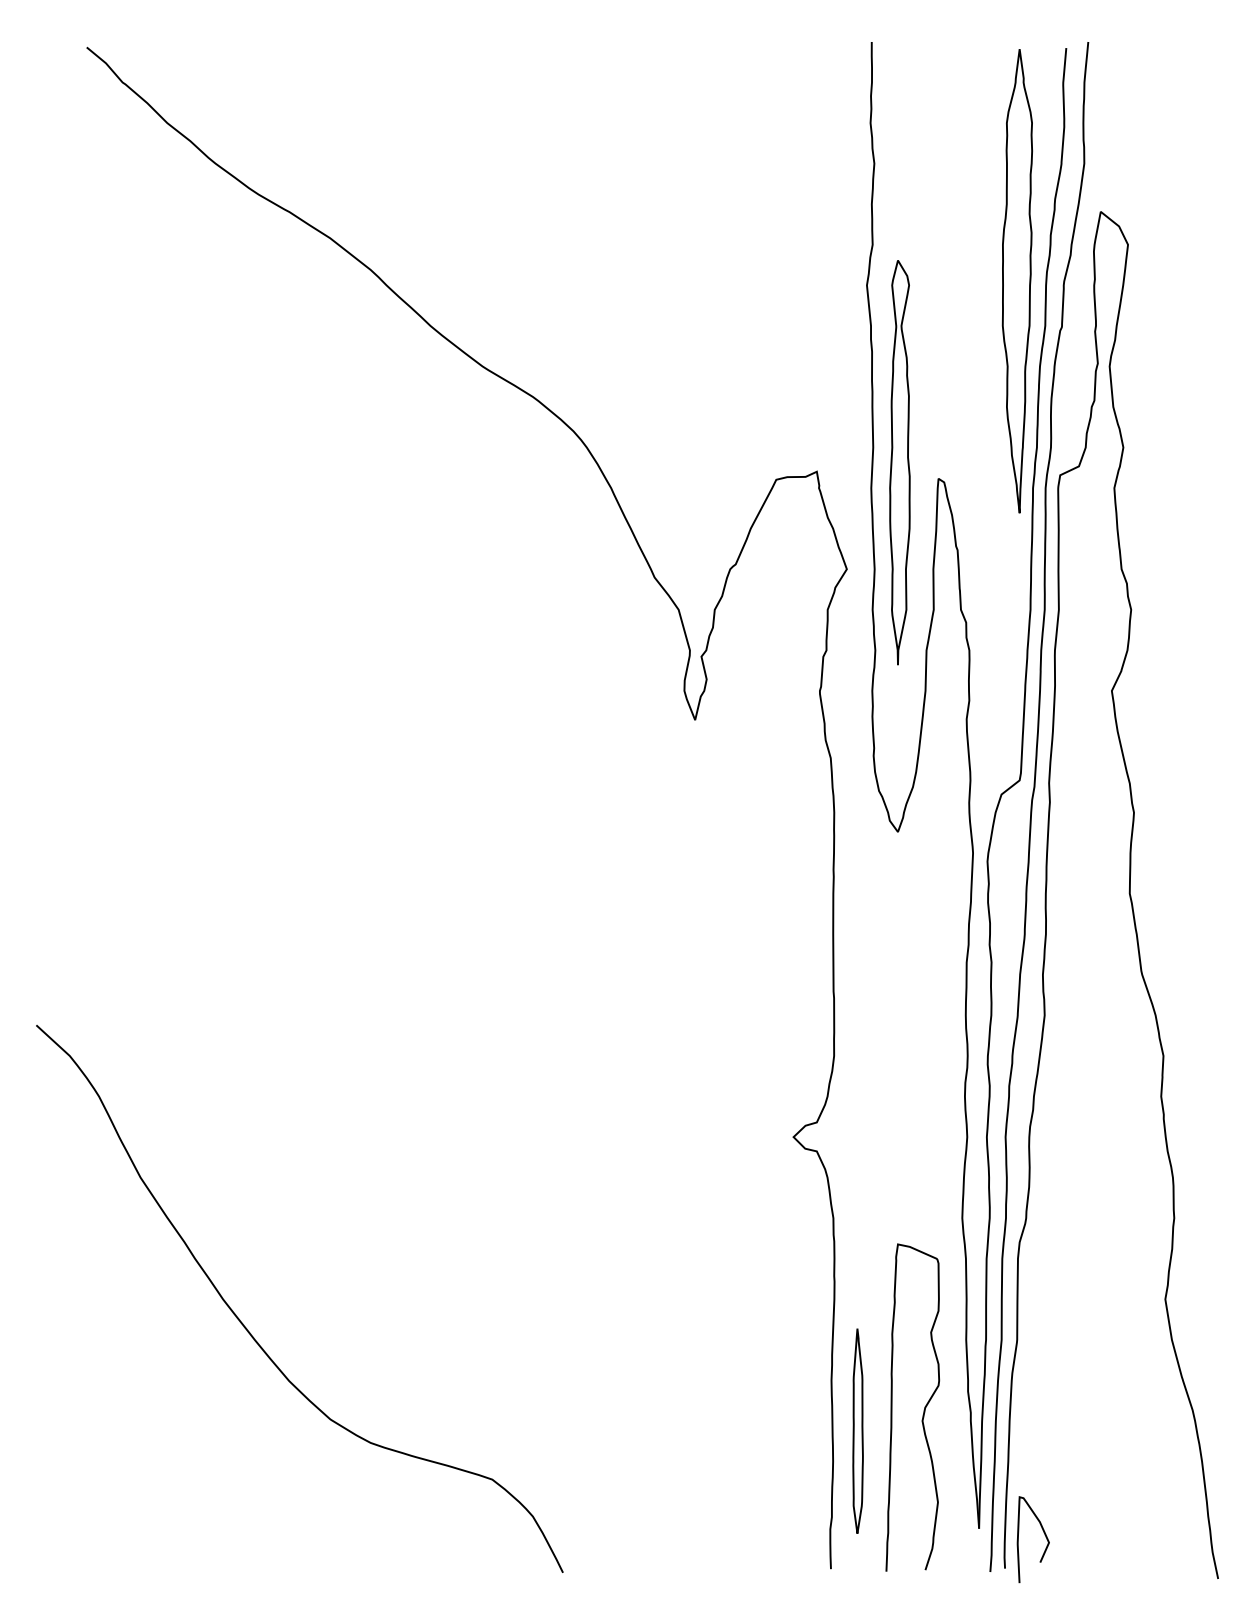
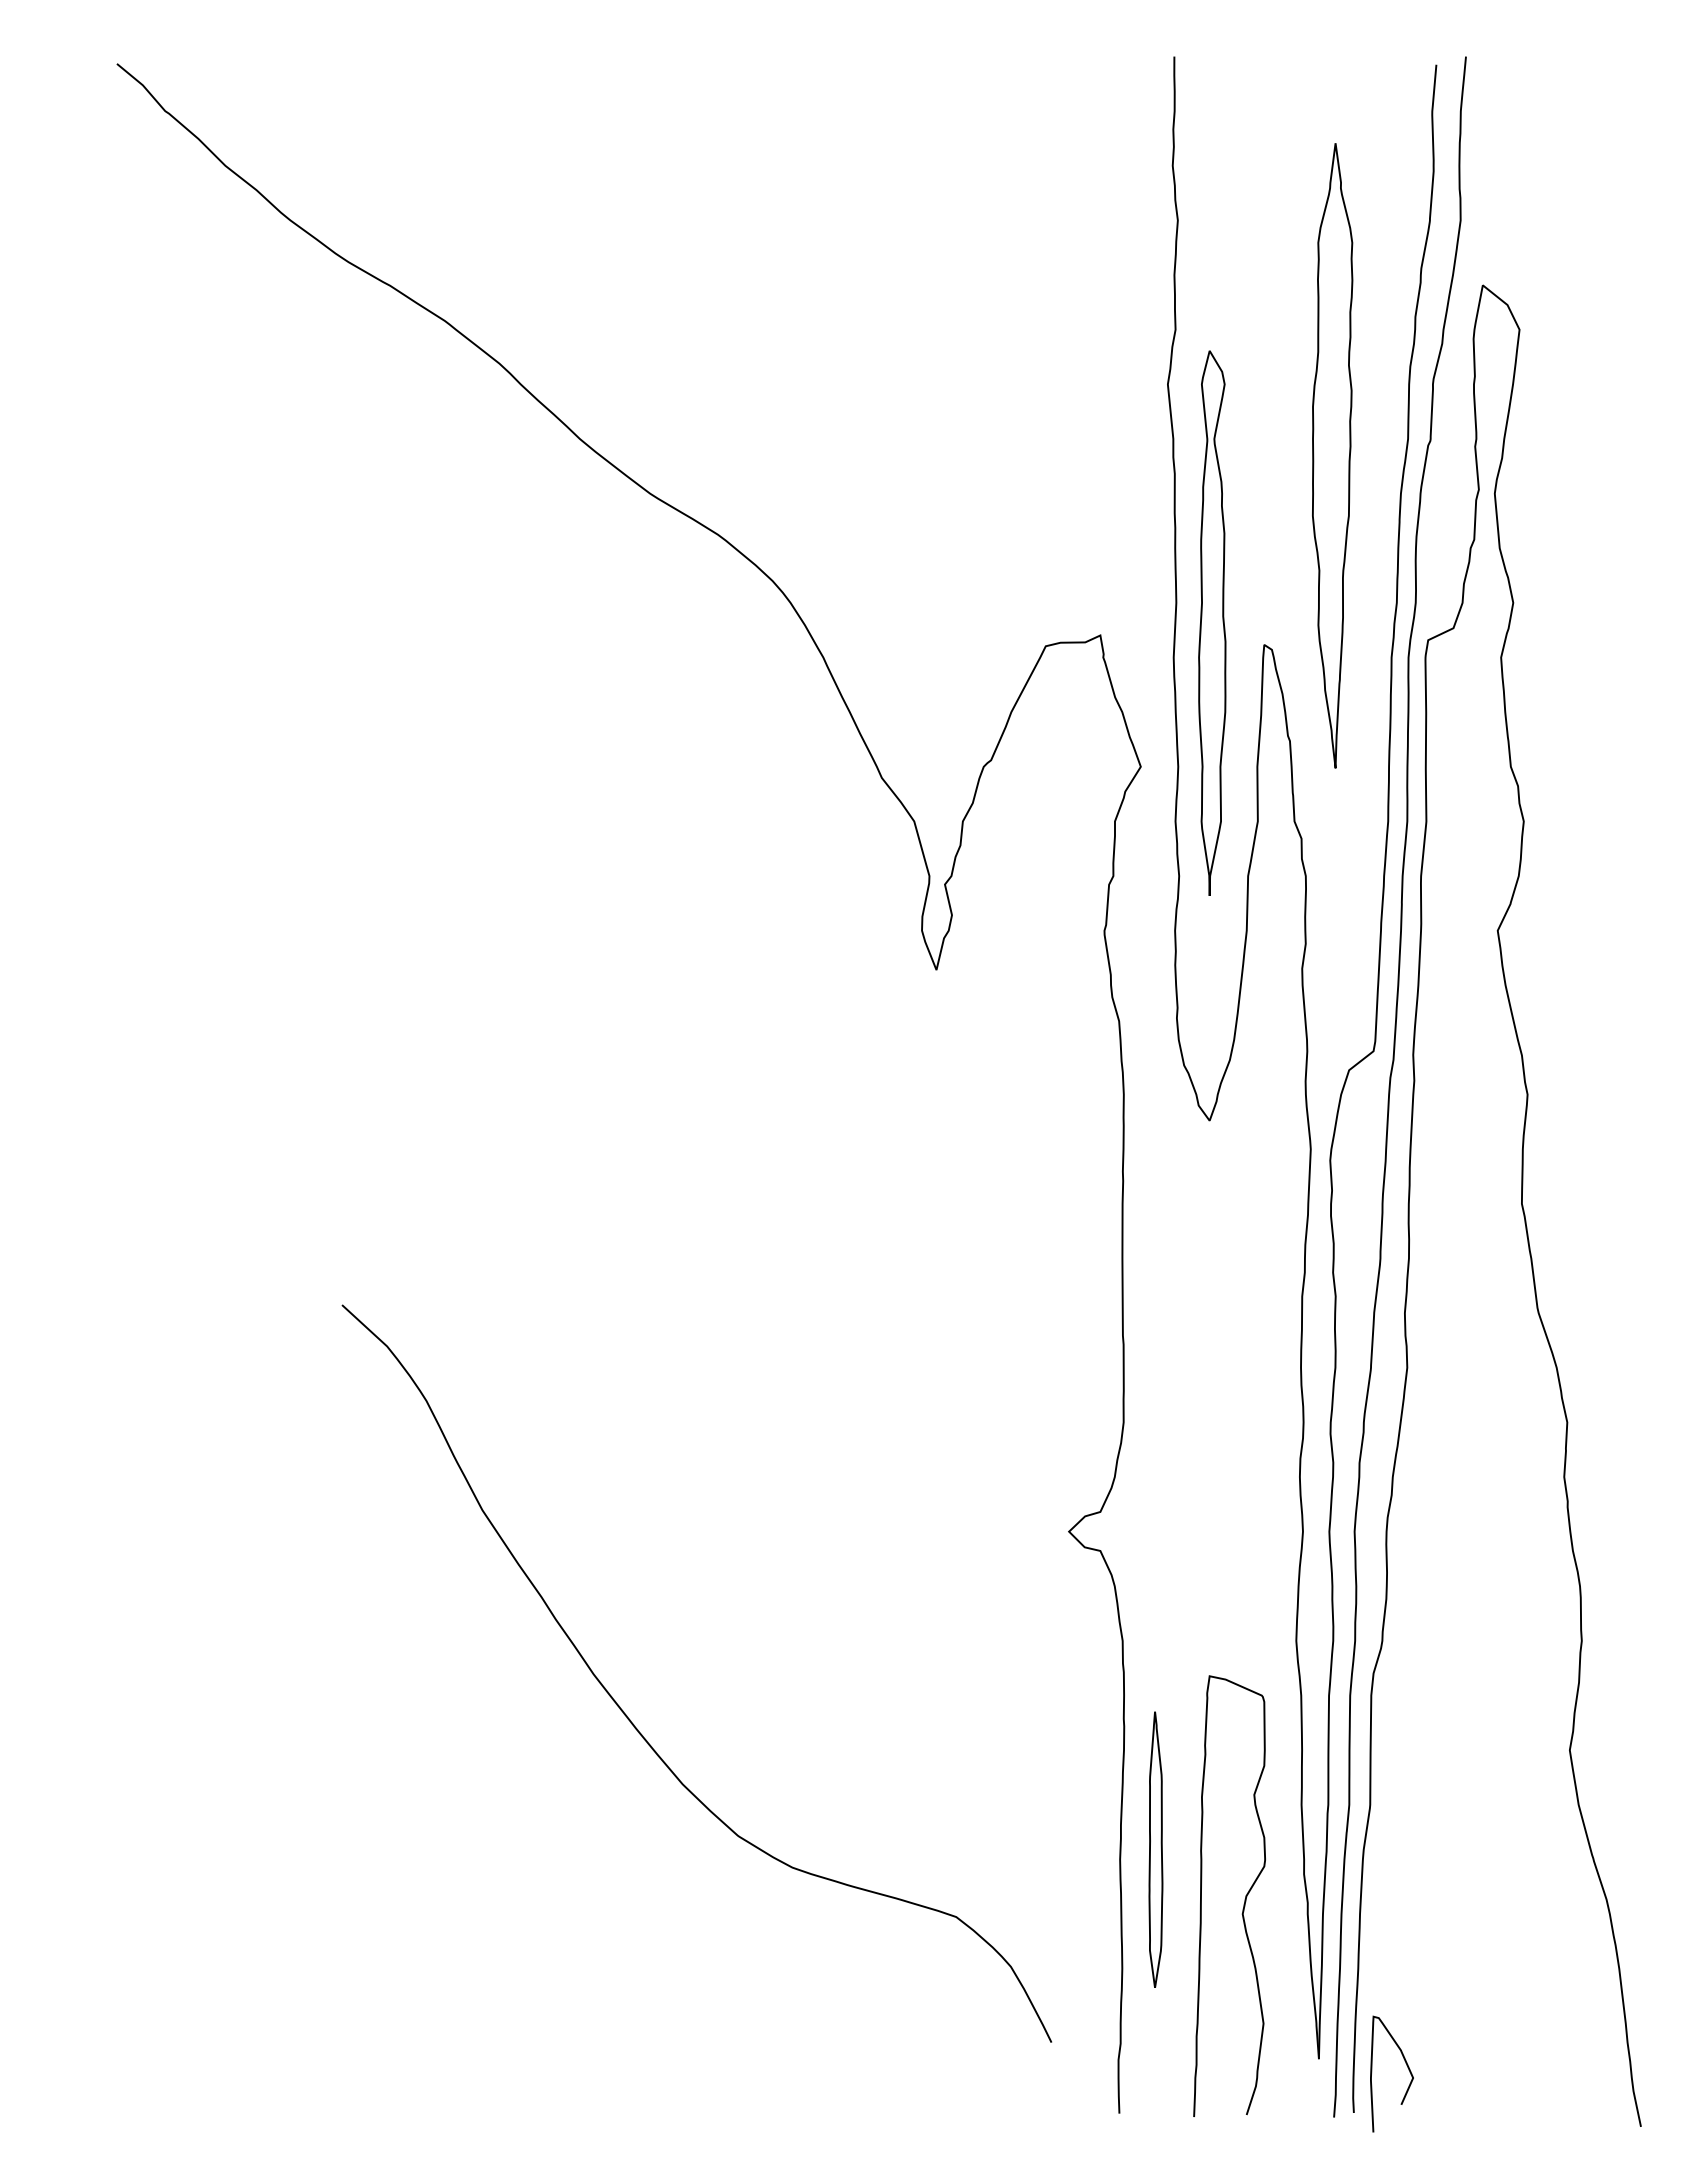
part: (1017, 280) -> (1332, 455), moved
curve: (253, 1336) -> (634, 1724), moved
part: (857, 1430) -> (1155, 1849), moved

